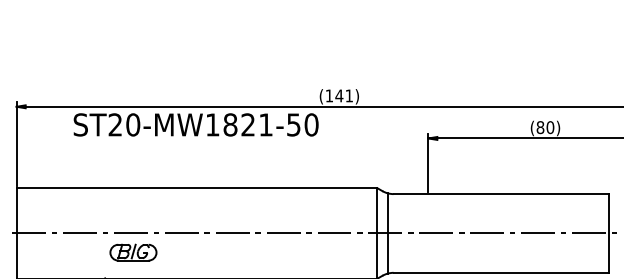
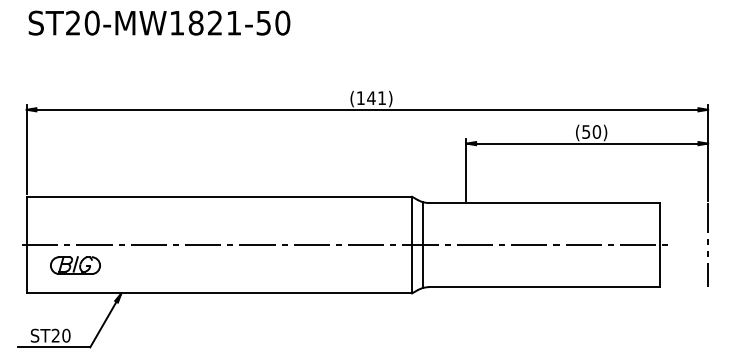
text: (196, 124) -> (159, 22), moved
text: (540, 127) -> (586, 131), (80) -> (50)
part: (133, 252) -> (75, 265), moved

